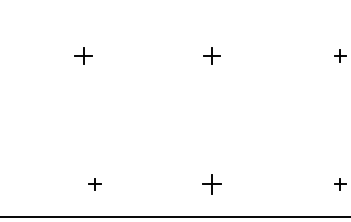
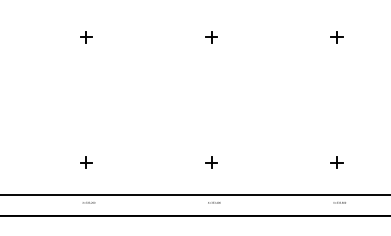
part: (83, 56) -> (86, 37), size x0.71
part: (211, 56) -> (211, 37), size x0.71
part: (95, 184) -> (86, 162), moved
part: (211, 184) -> (211, 162), size x0.62

